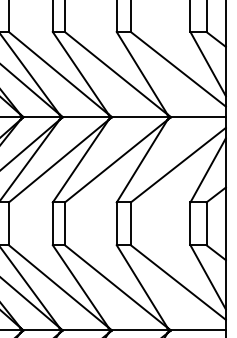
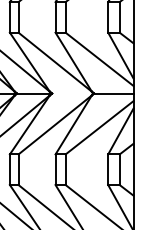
line: (140, 117) -> (72, 93), removed

